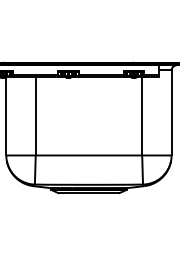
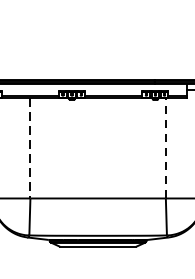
line: (142, 115) -> (166, 147), solid -> dashed
line: (35, 116) -> (30, 148), solid -> dashed

